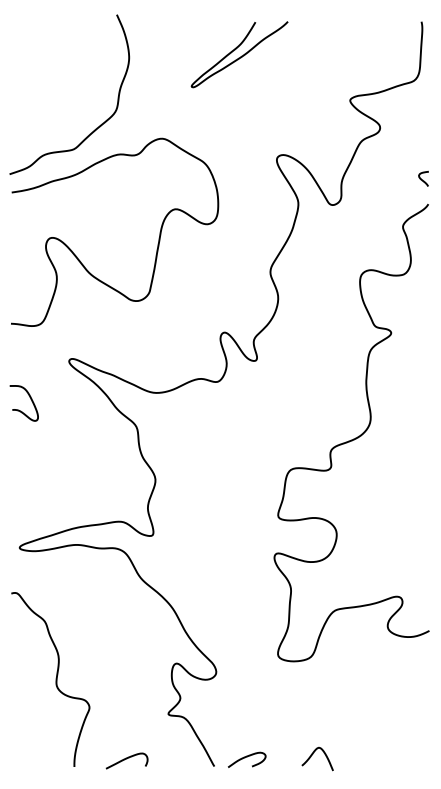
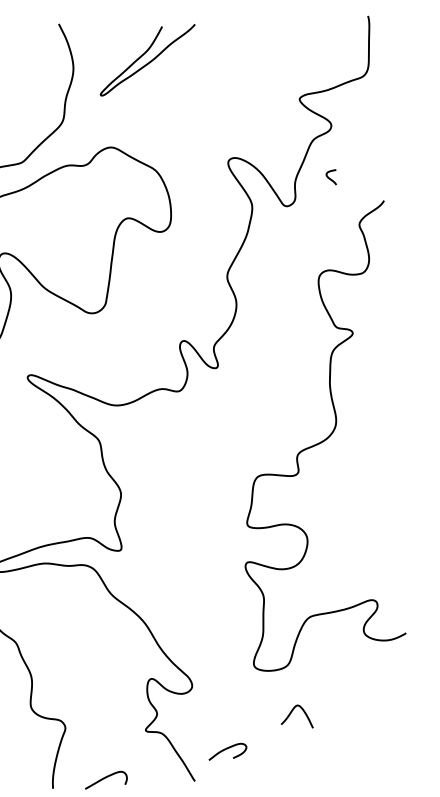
curve: (241, 55) -> (149, 60), moved
curve: (422, 179) -> (330, 178), moved
curve: (313, 754) -> (292, 712), moved
curve: (247, 757) -> (228, 749), moved

